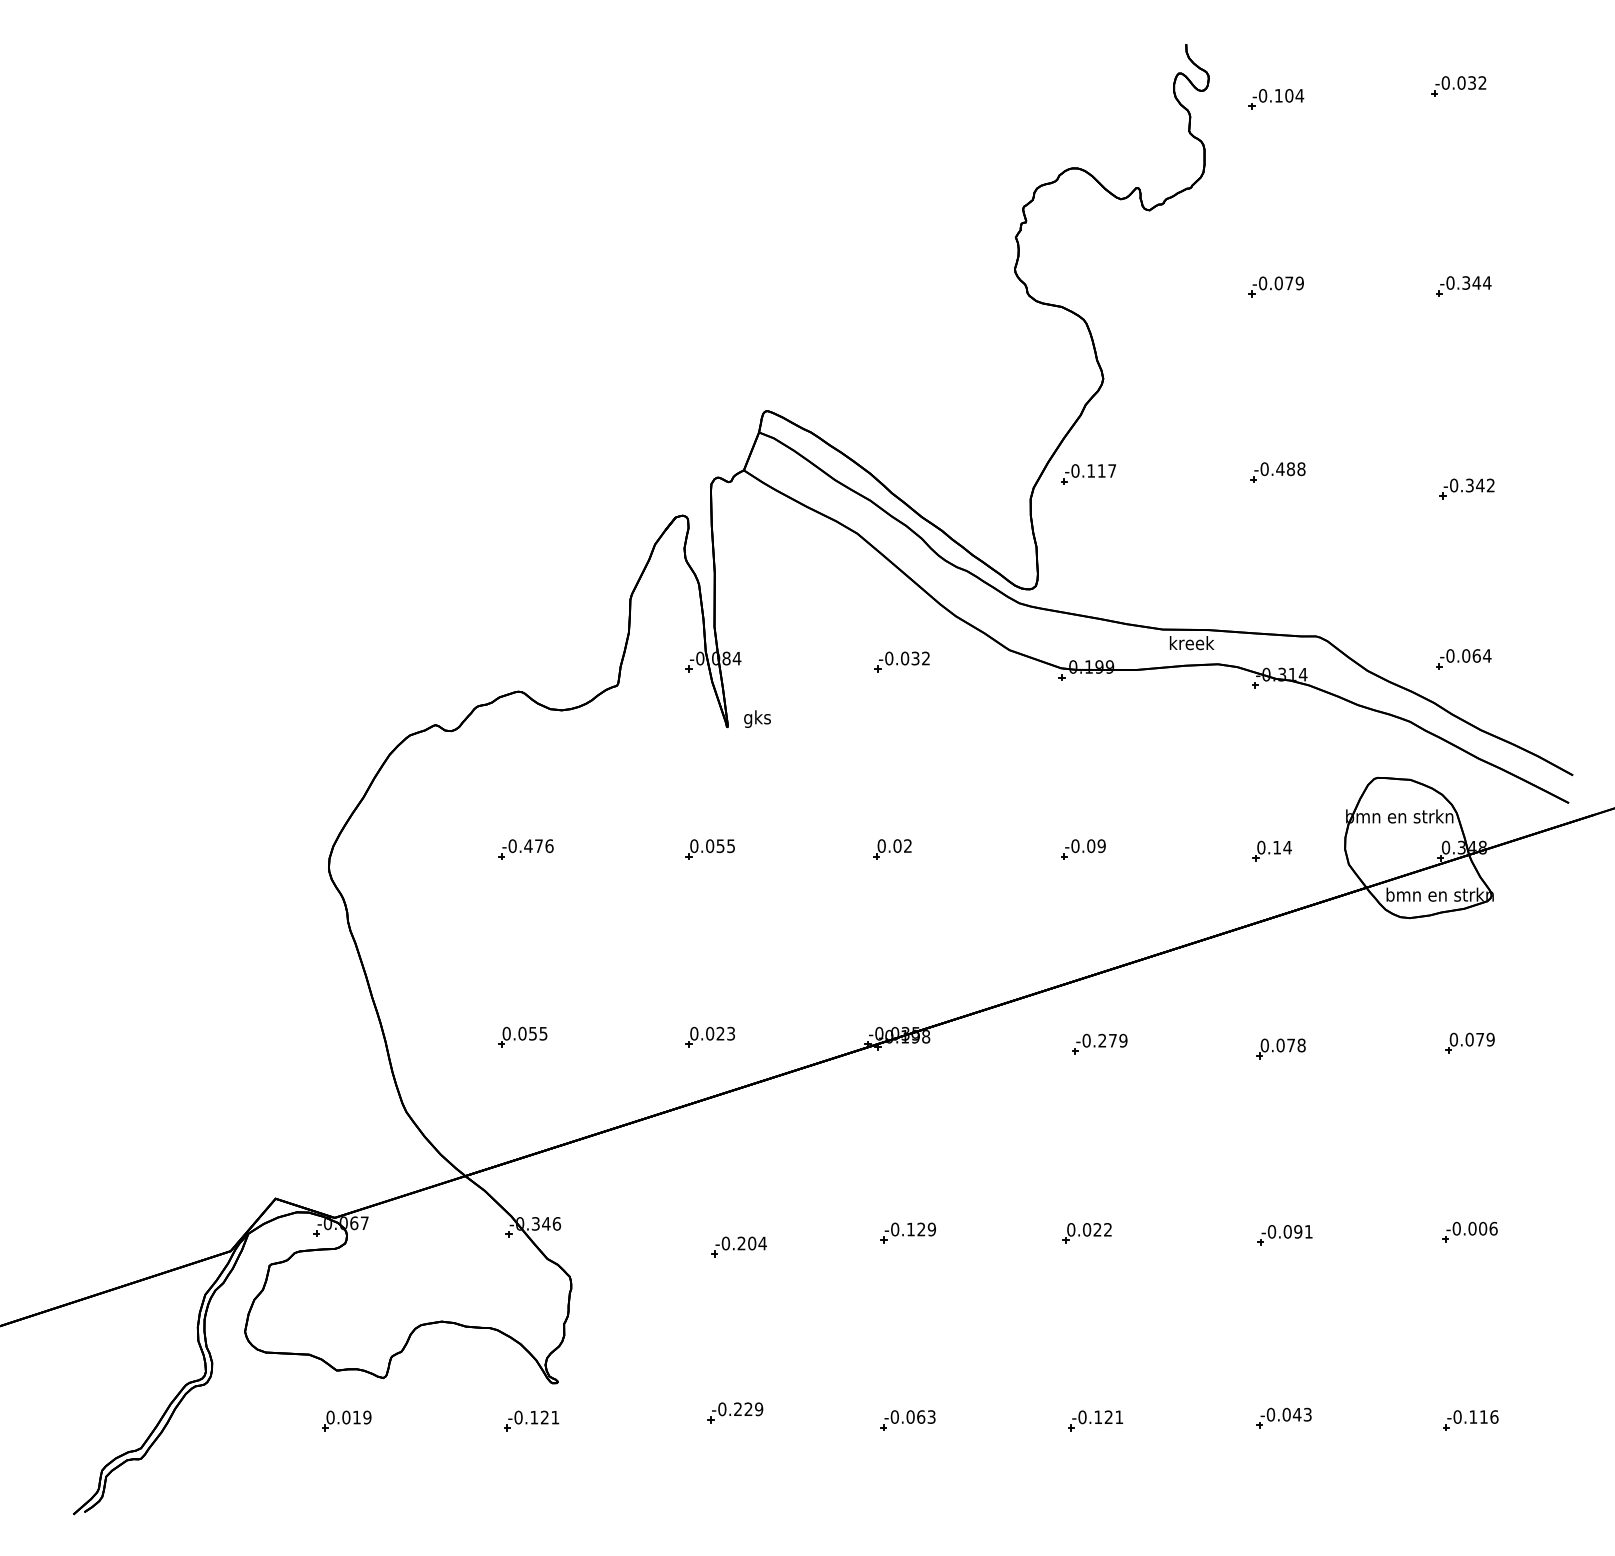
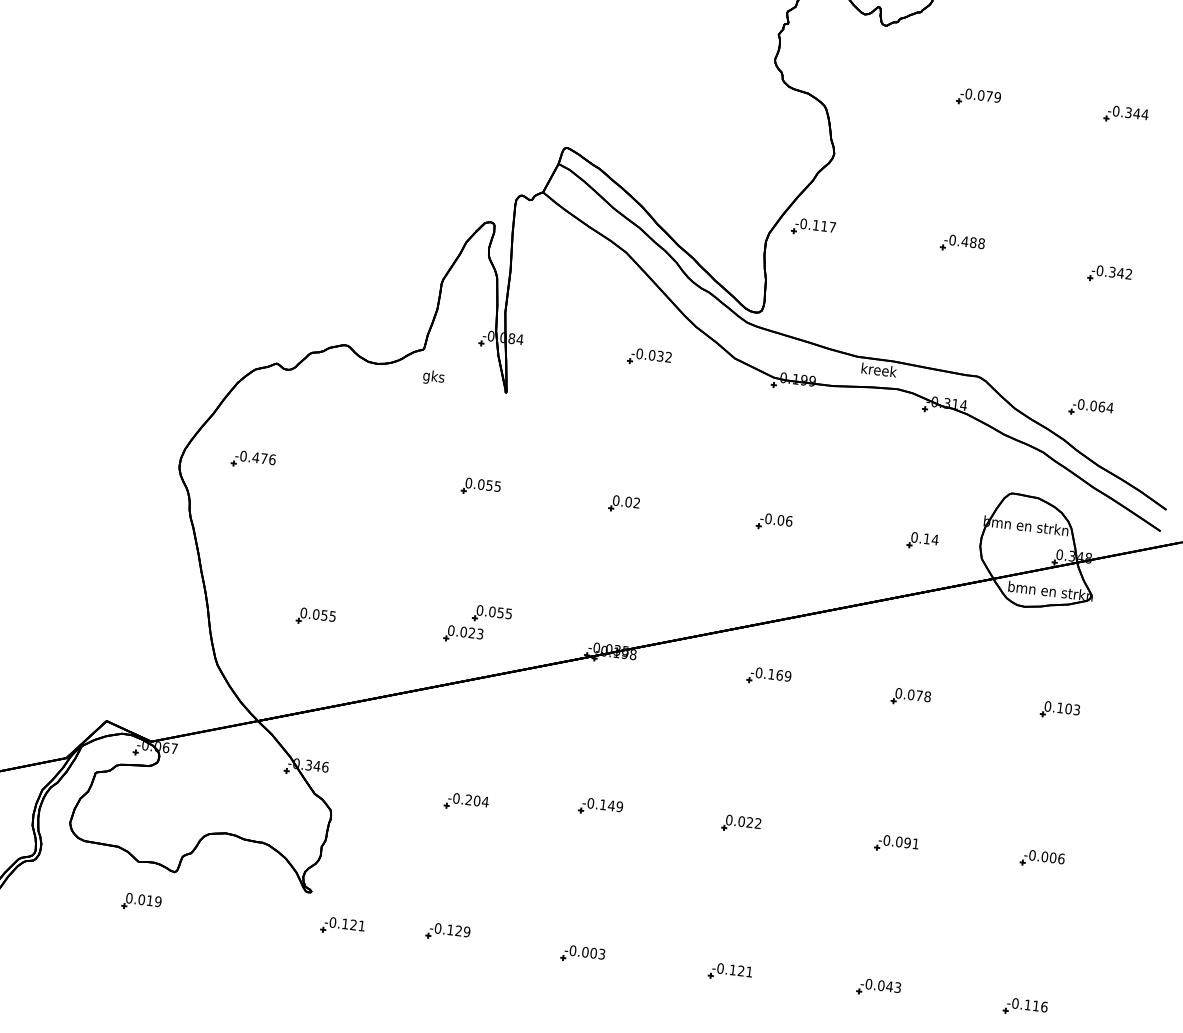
text: (757, 718) -> (433, 377), moved
text: (1101, 846) -> (789, 521), -0.09 -> -0.06
part: (525, 849) -> (253, 460), moved
part: (742, 1007) -> (491, 614), added
text: (1479, 1039) -> (1068, 708), 0.079 -> 0.103
text: (1107, 1040) -> (775, 674), -0.279 -> -0.169
text: (921, 1229) -> (611, 805), -0.129 -> -0.149
text: (737, 1408) -> (450, 929), -0.229 -> -0.129
text: (921, 1416) -> (594, 952), -0.063 -> -0.003
part: (531, 1420) -> (342, 926), moved

